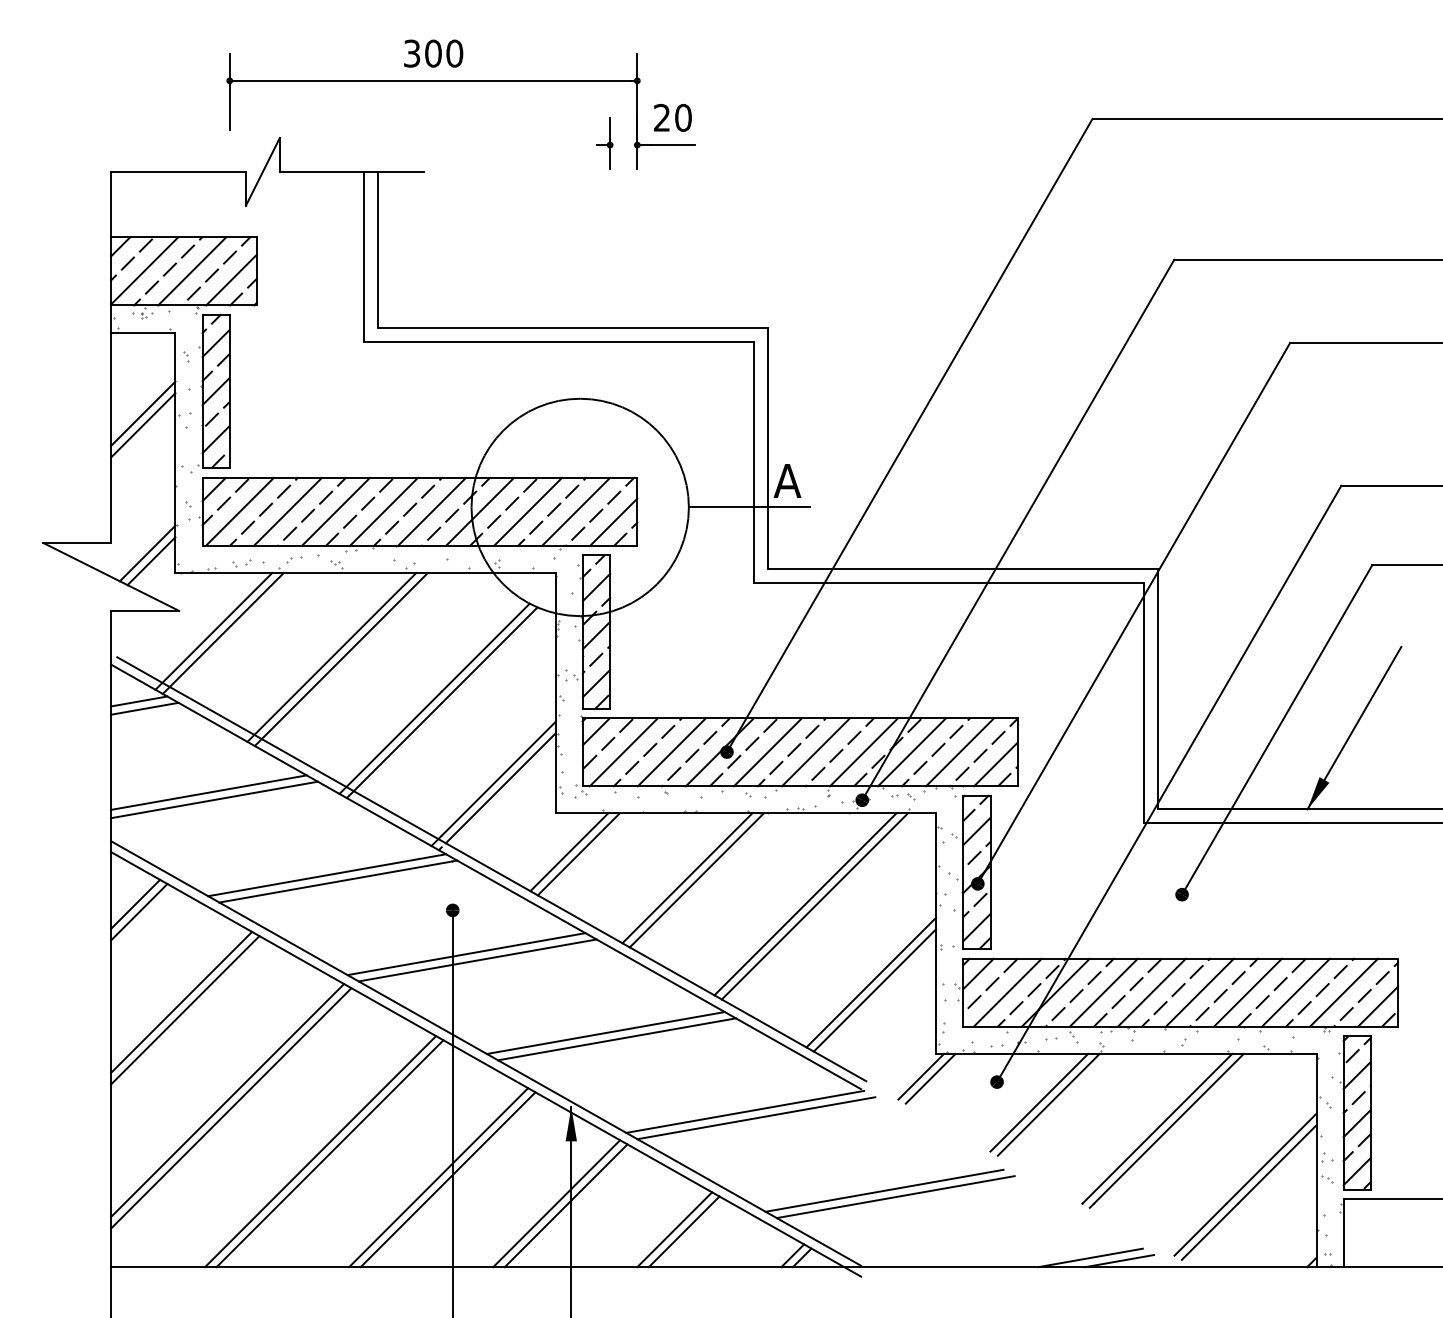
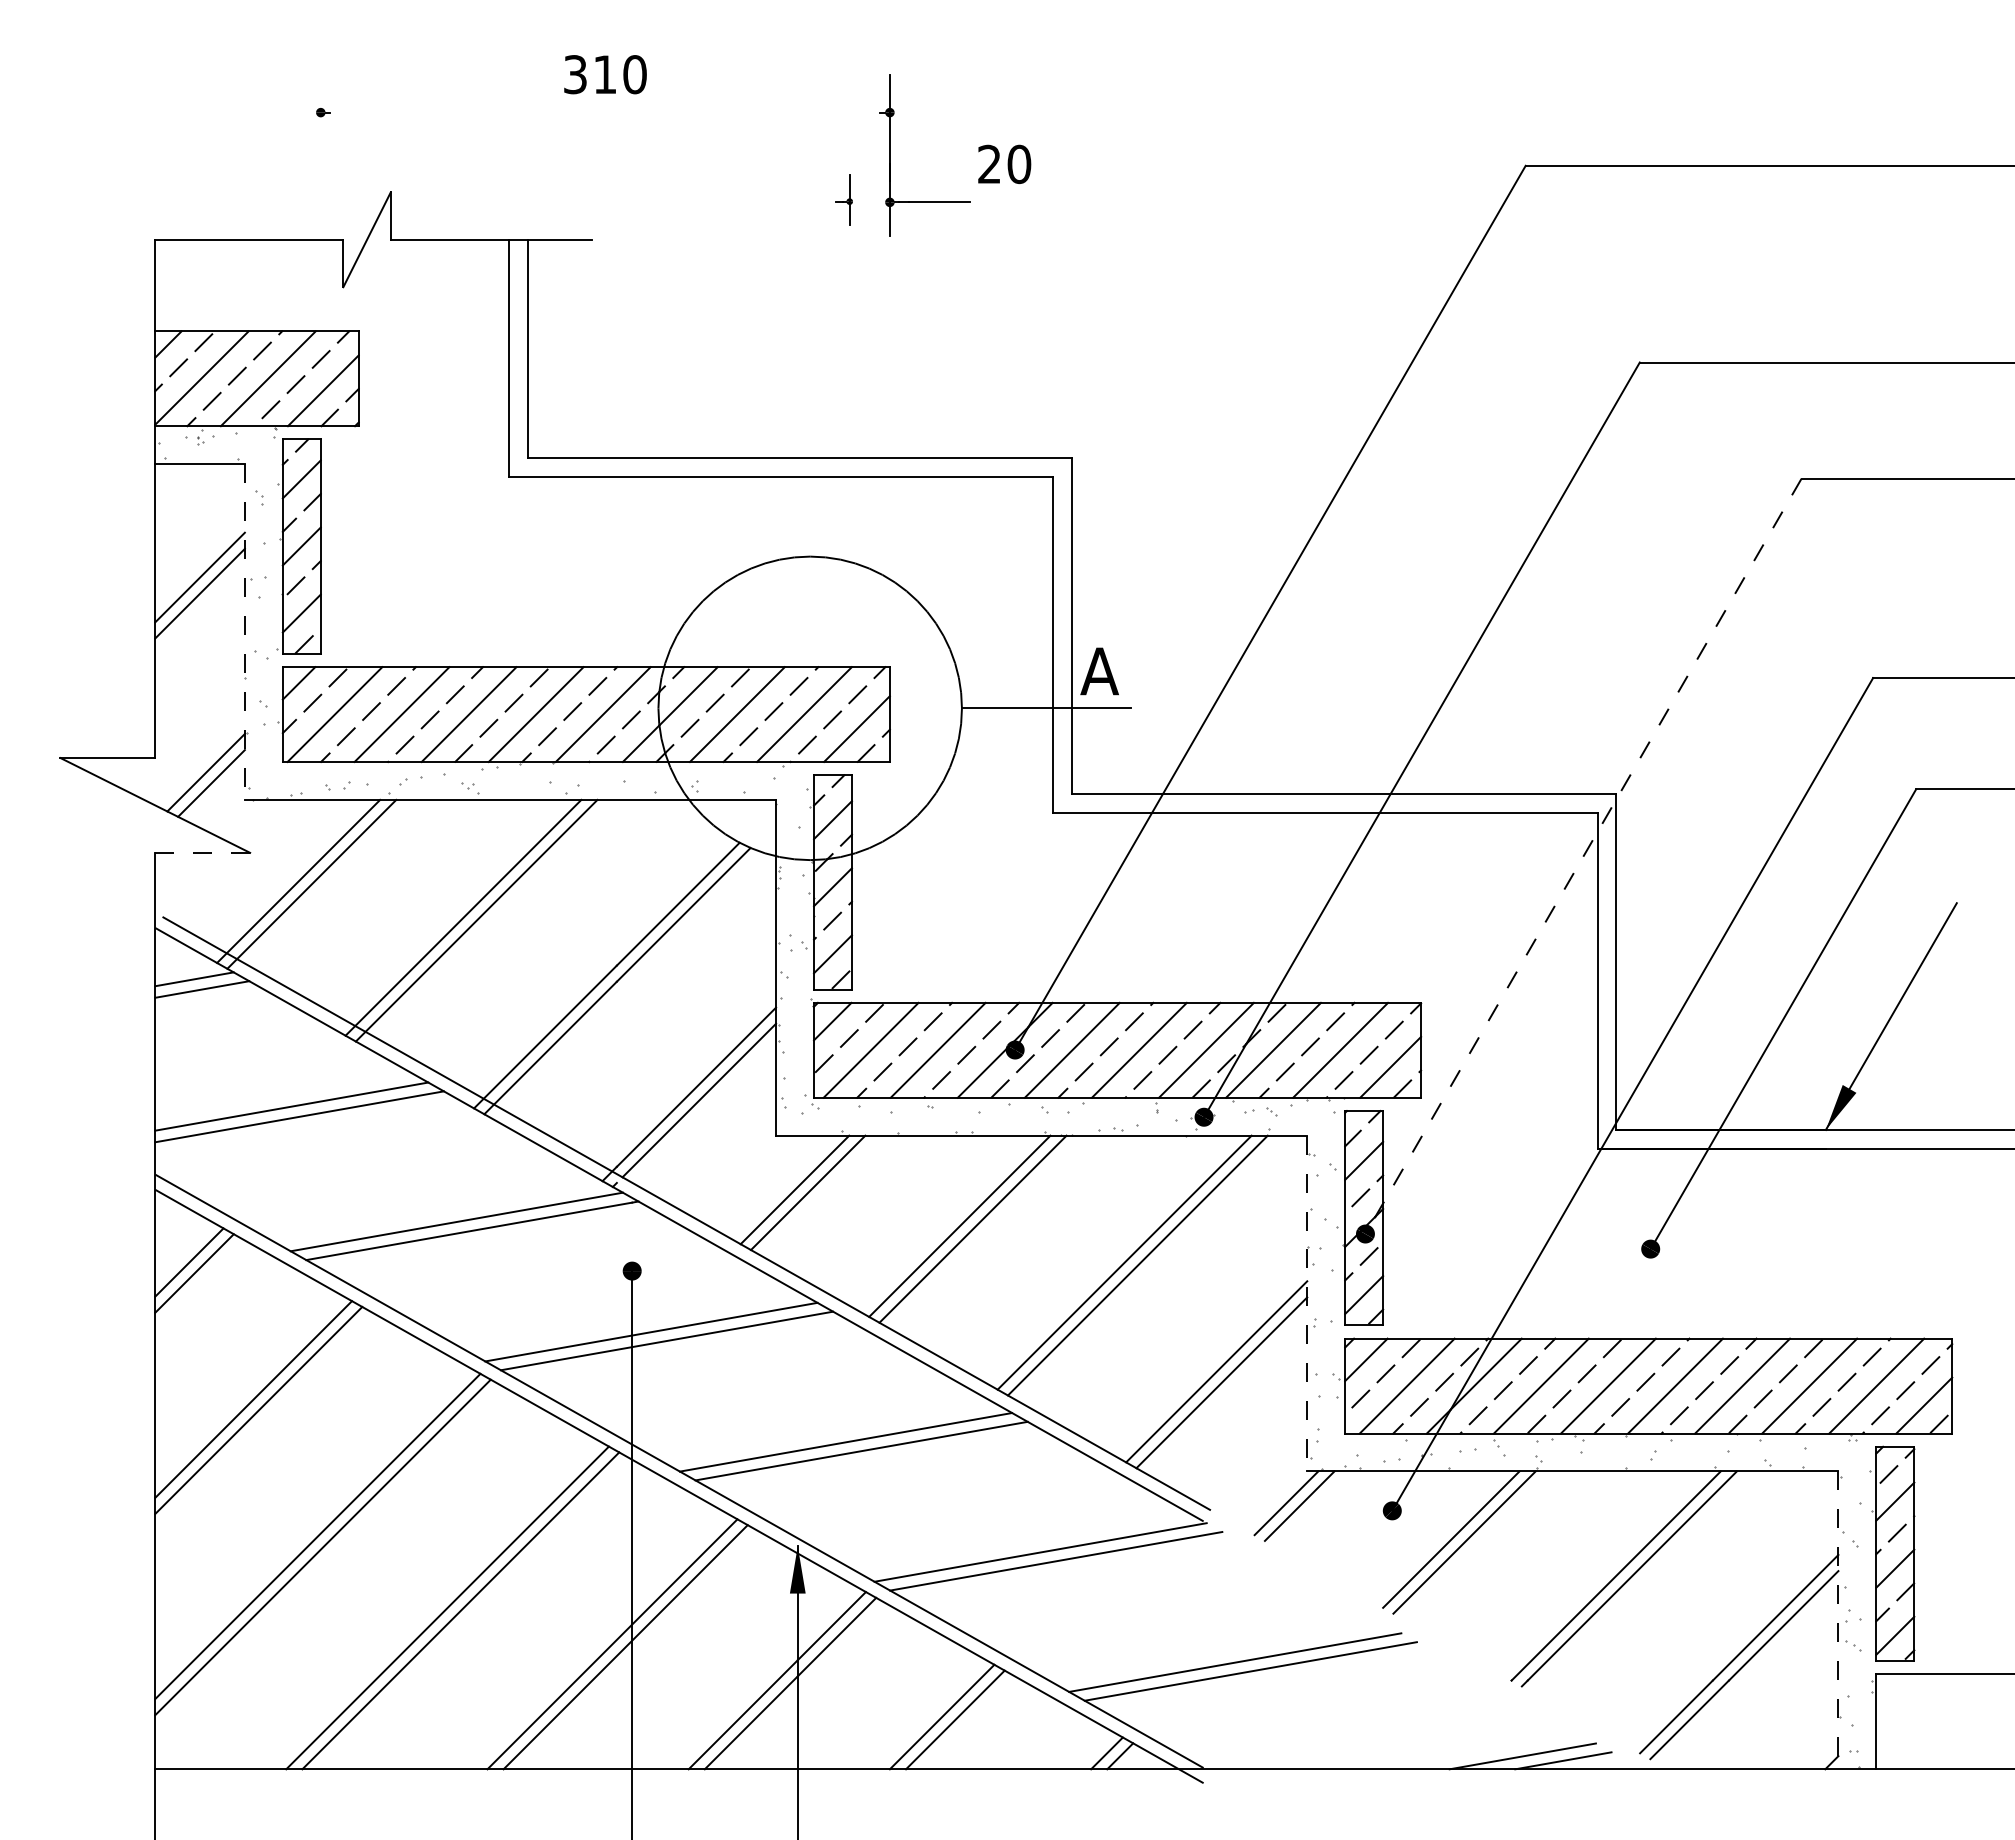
text: (433, 53) -> (605, 74), 300 -> 310
line: (433, 80) -> (605, 112), removed
line: (229, 91) -> (320, 127), removed
text: (672, 117) -> (1004, 163), moved
part: (604, 143) -> (844, 199), size x0.7
line: (175, 453) -> (244, 632), solid -> dashed
line: (145, 610) -> (203, 852), solid -> dashed
line: (1133, 613) -> (1583, 856), solid -> dashed
line: (936, 933) -> (1307, 1303), solid -> dashed
line: (1316, 1160) -> (1838, 1620), solid -> dashed

